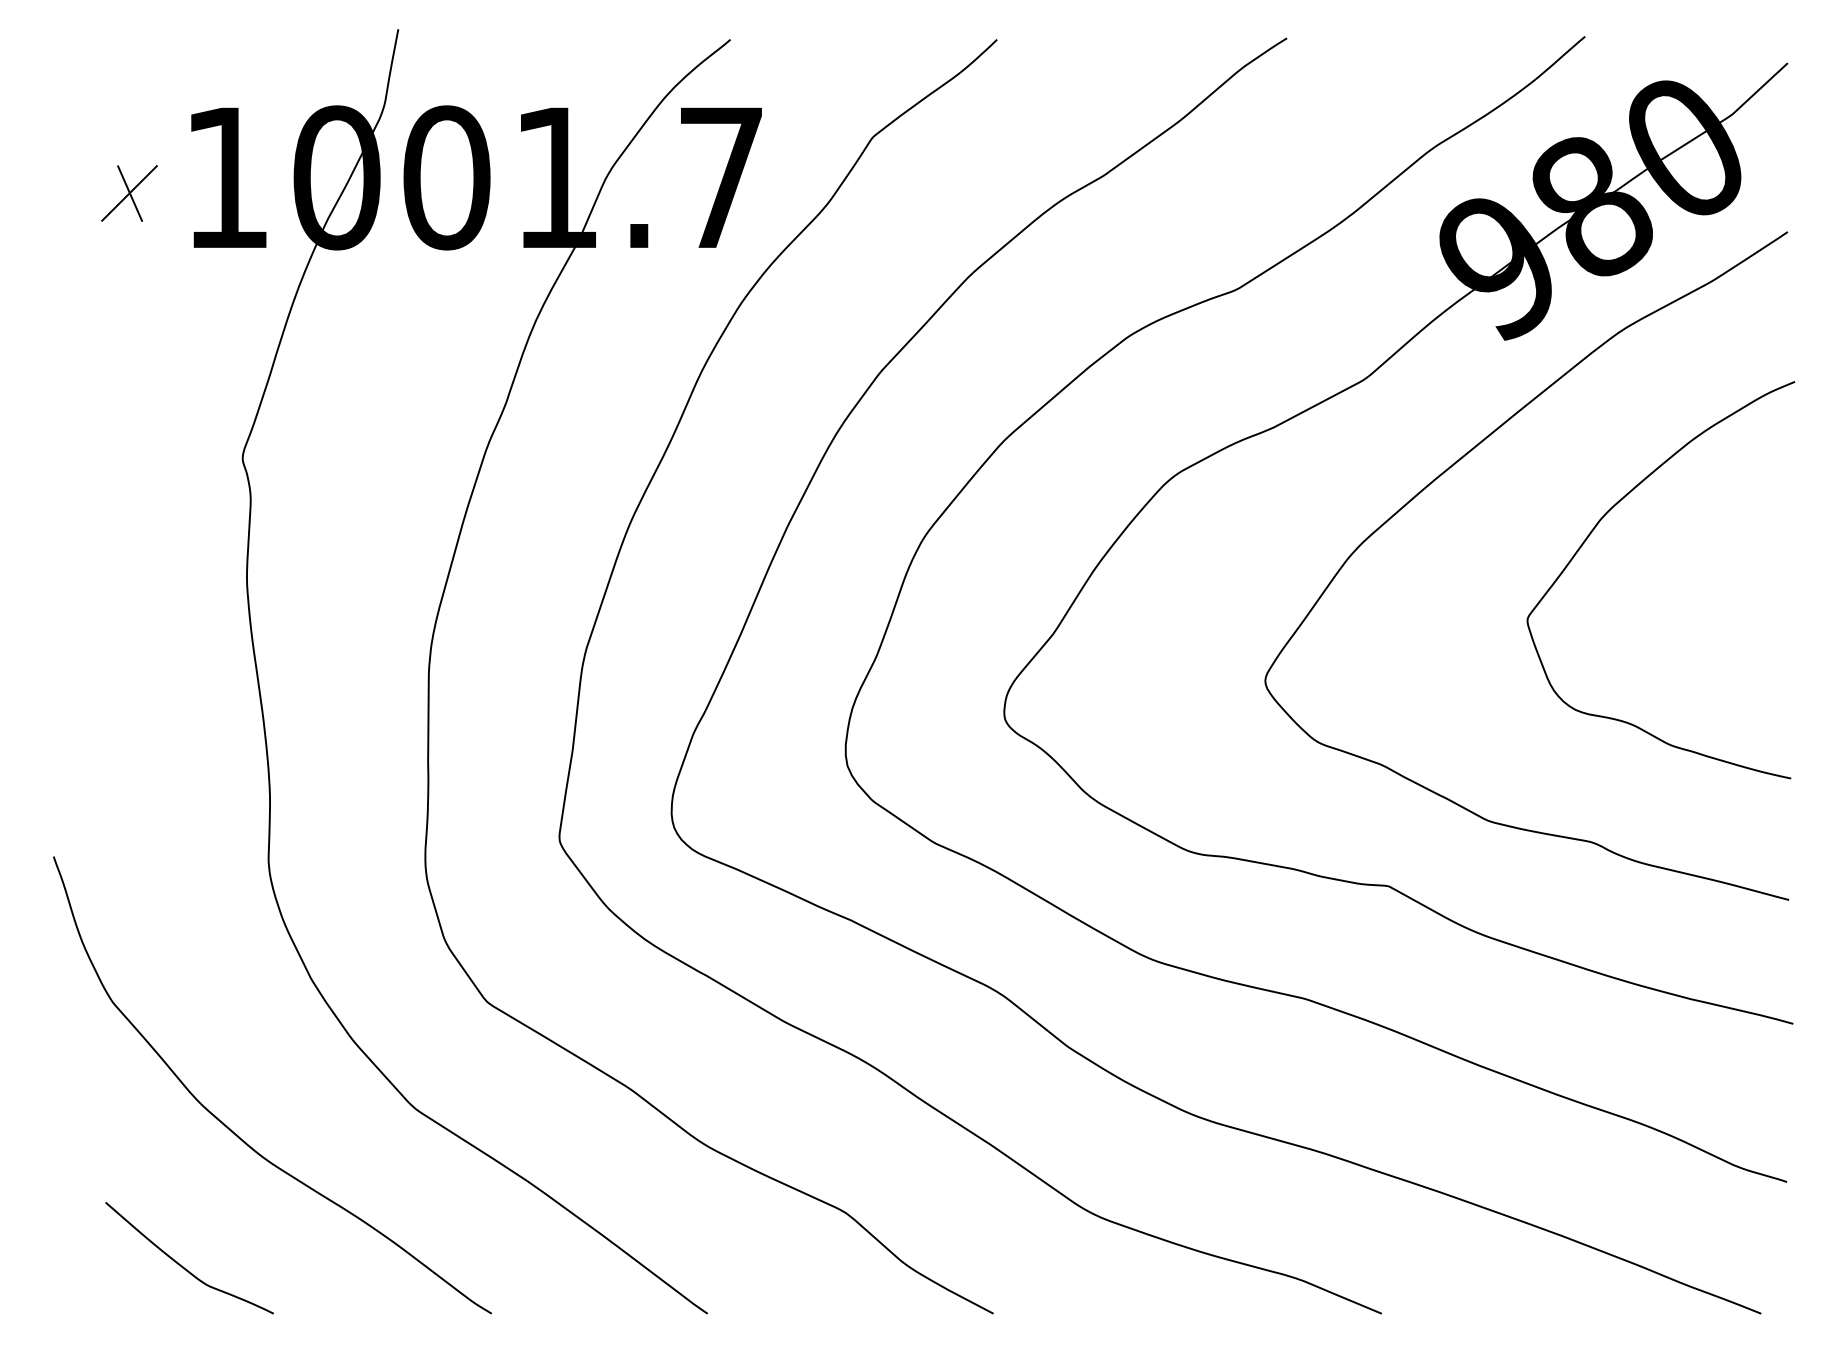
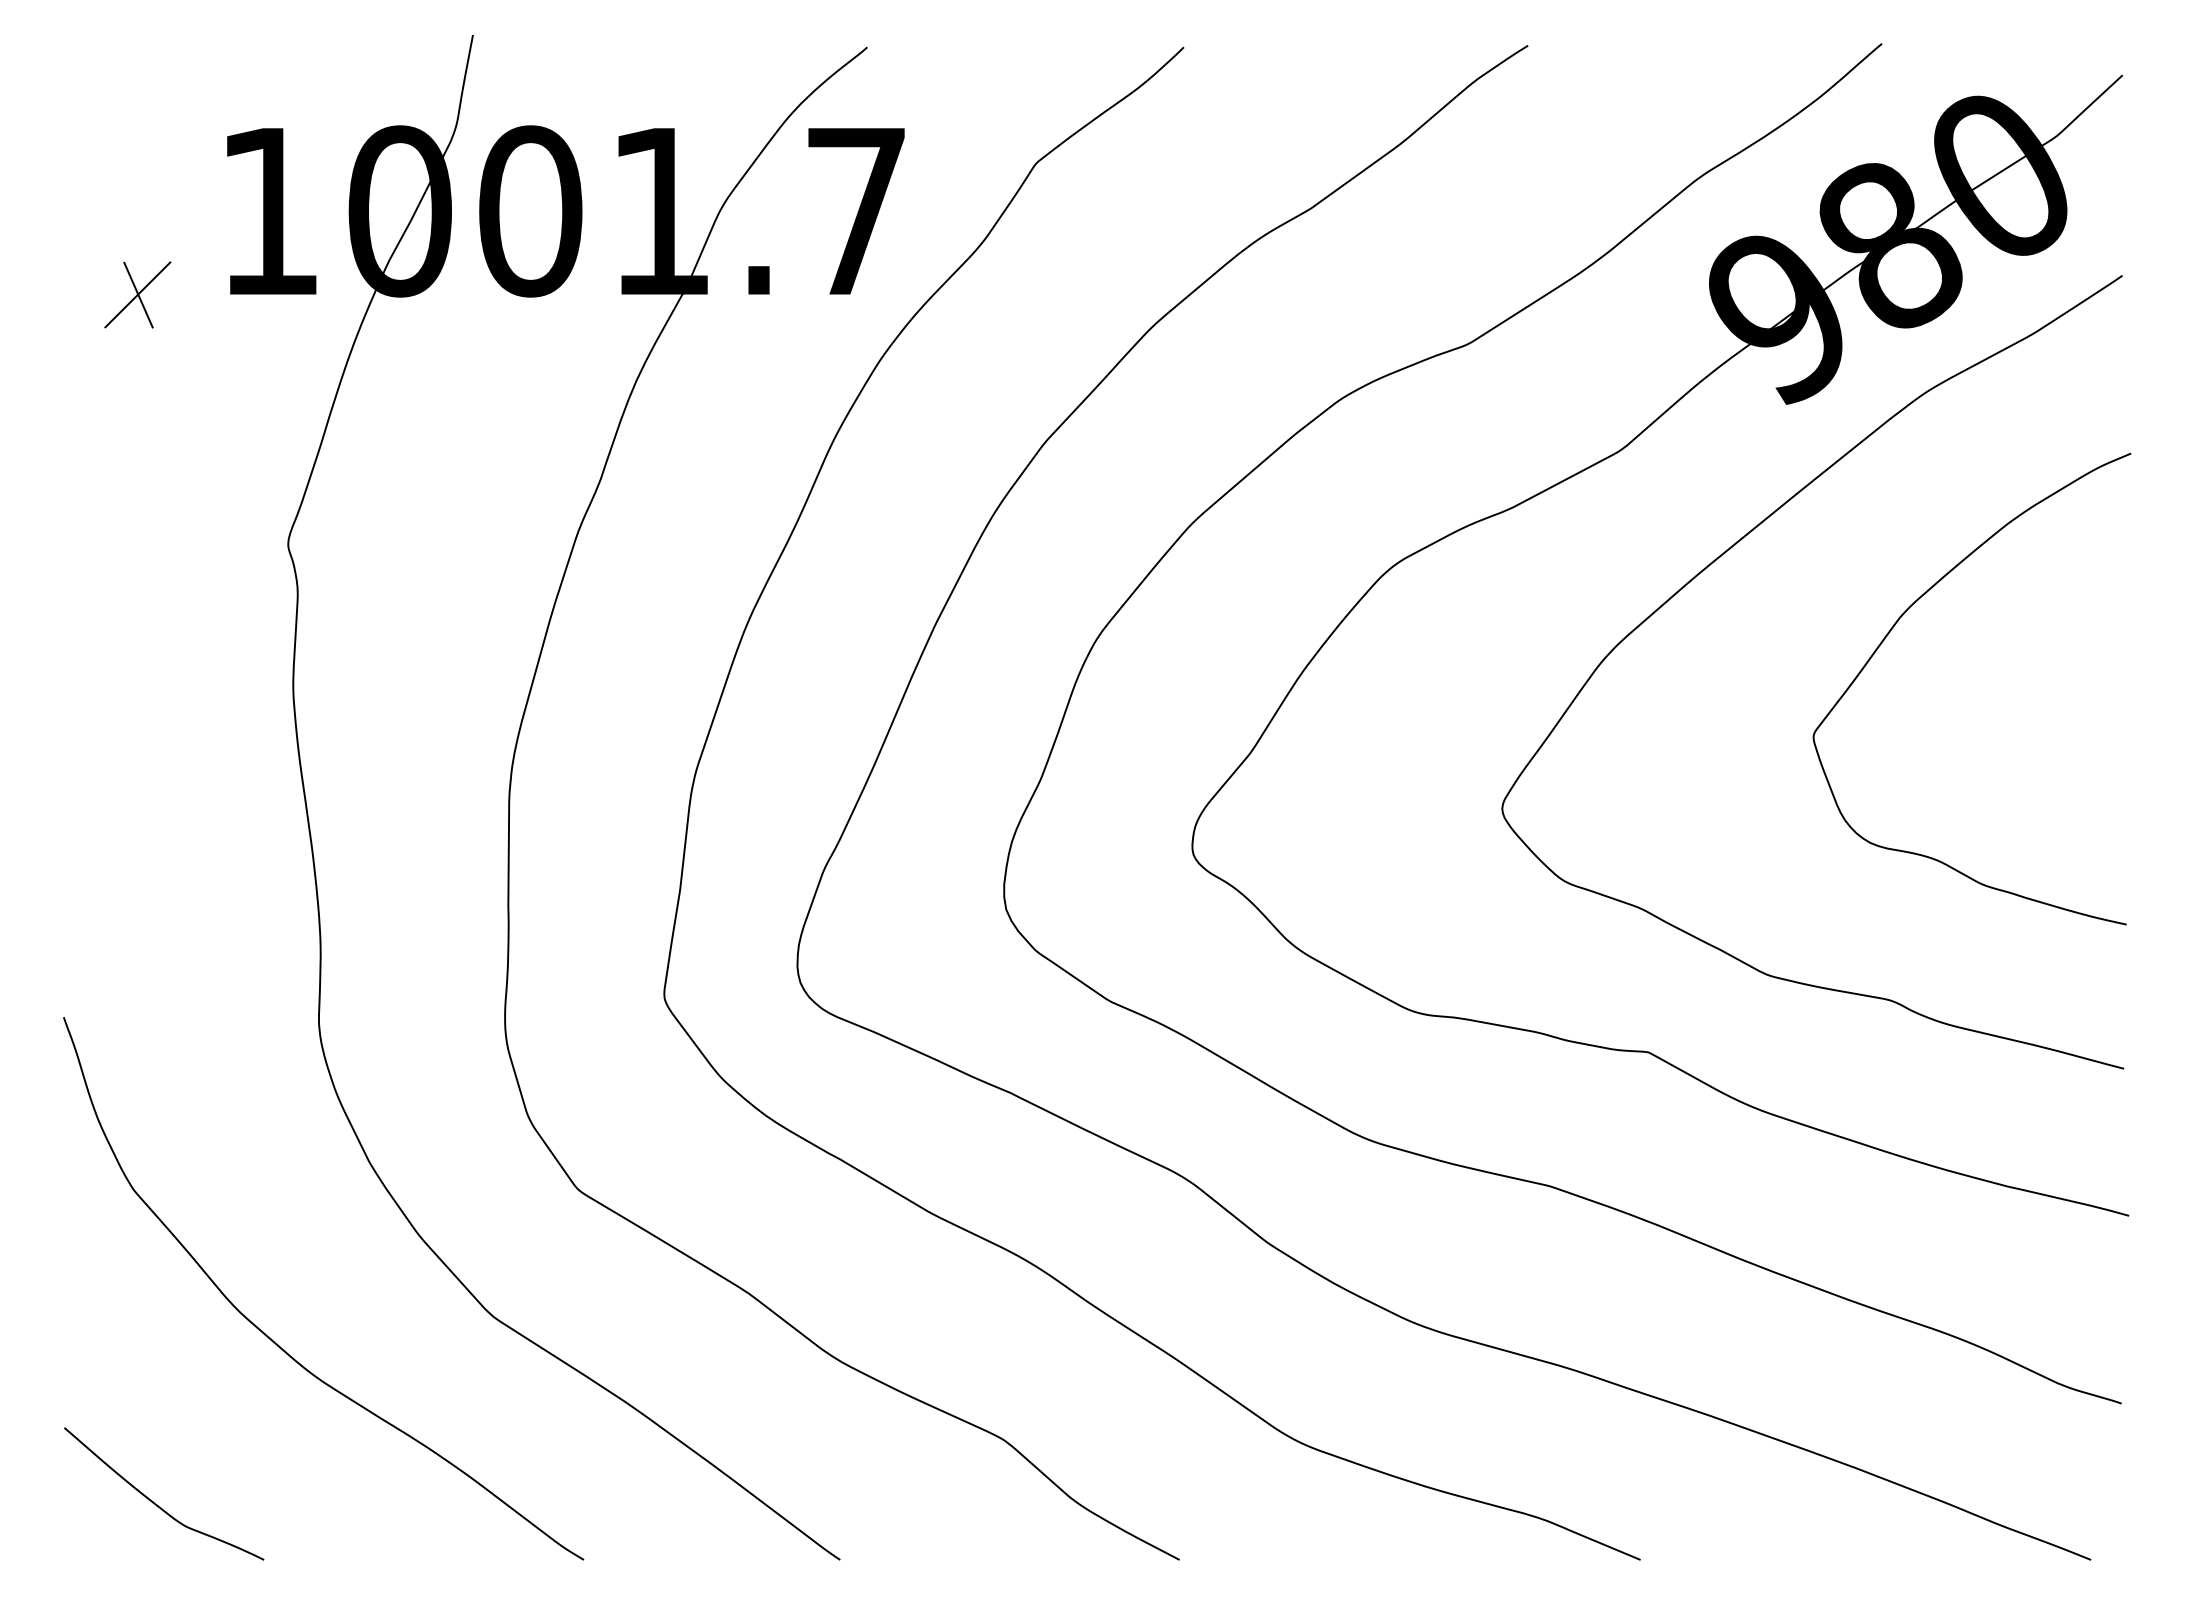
part: (129, 193) -> (137, 294), moved
curve: (183, 1266) -> (156, 1503), moved

